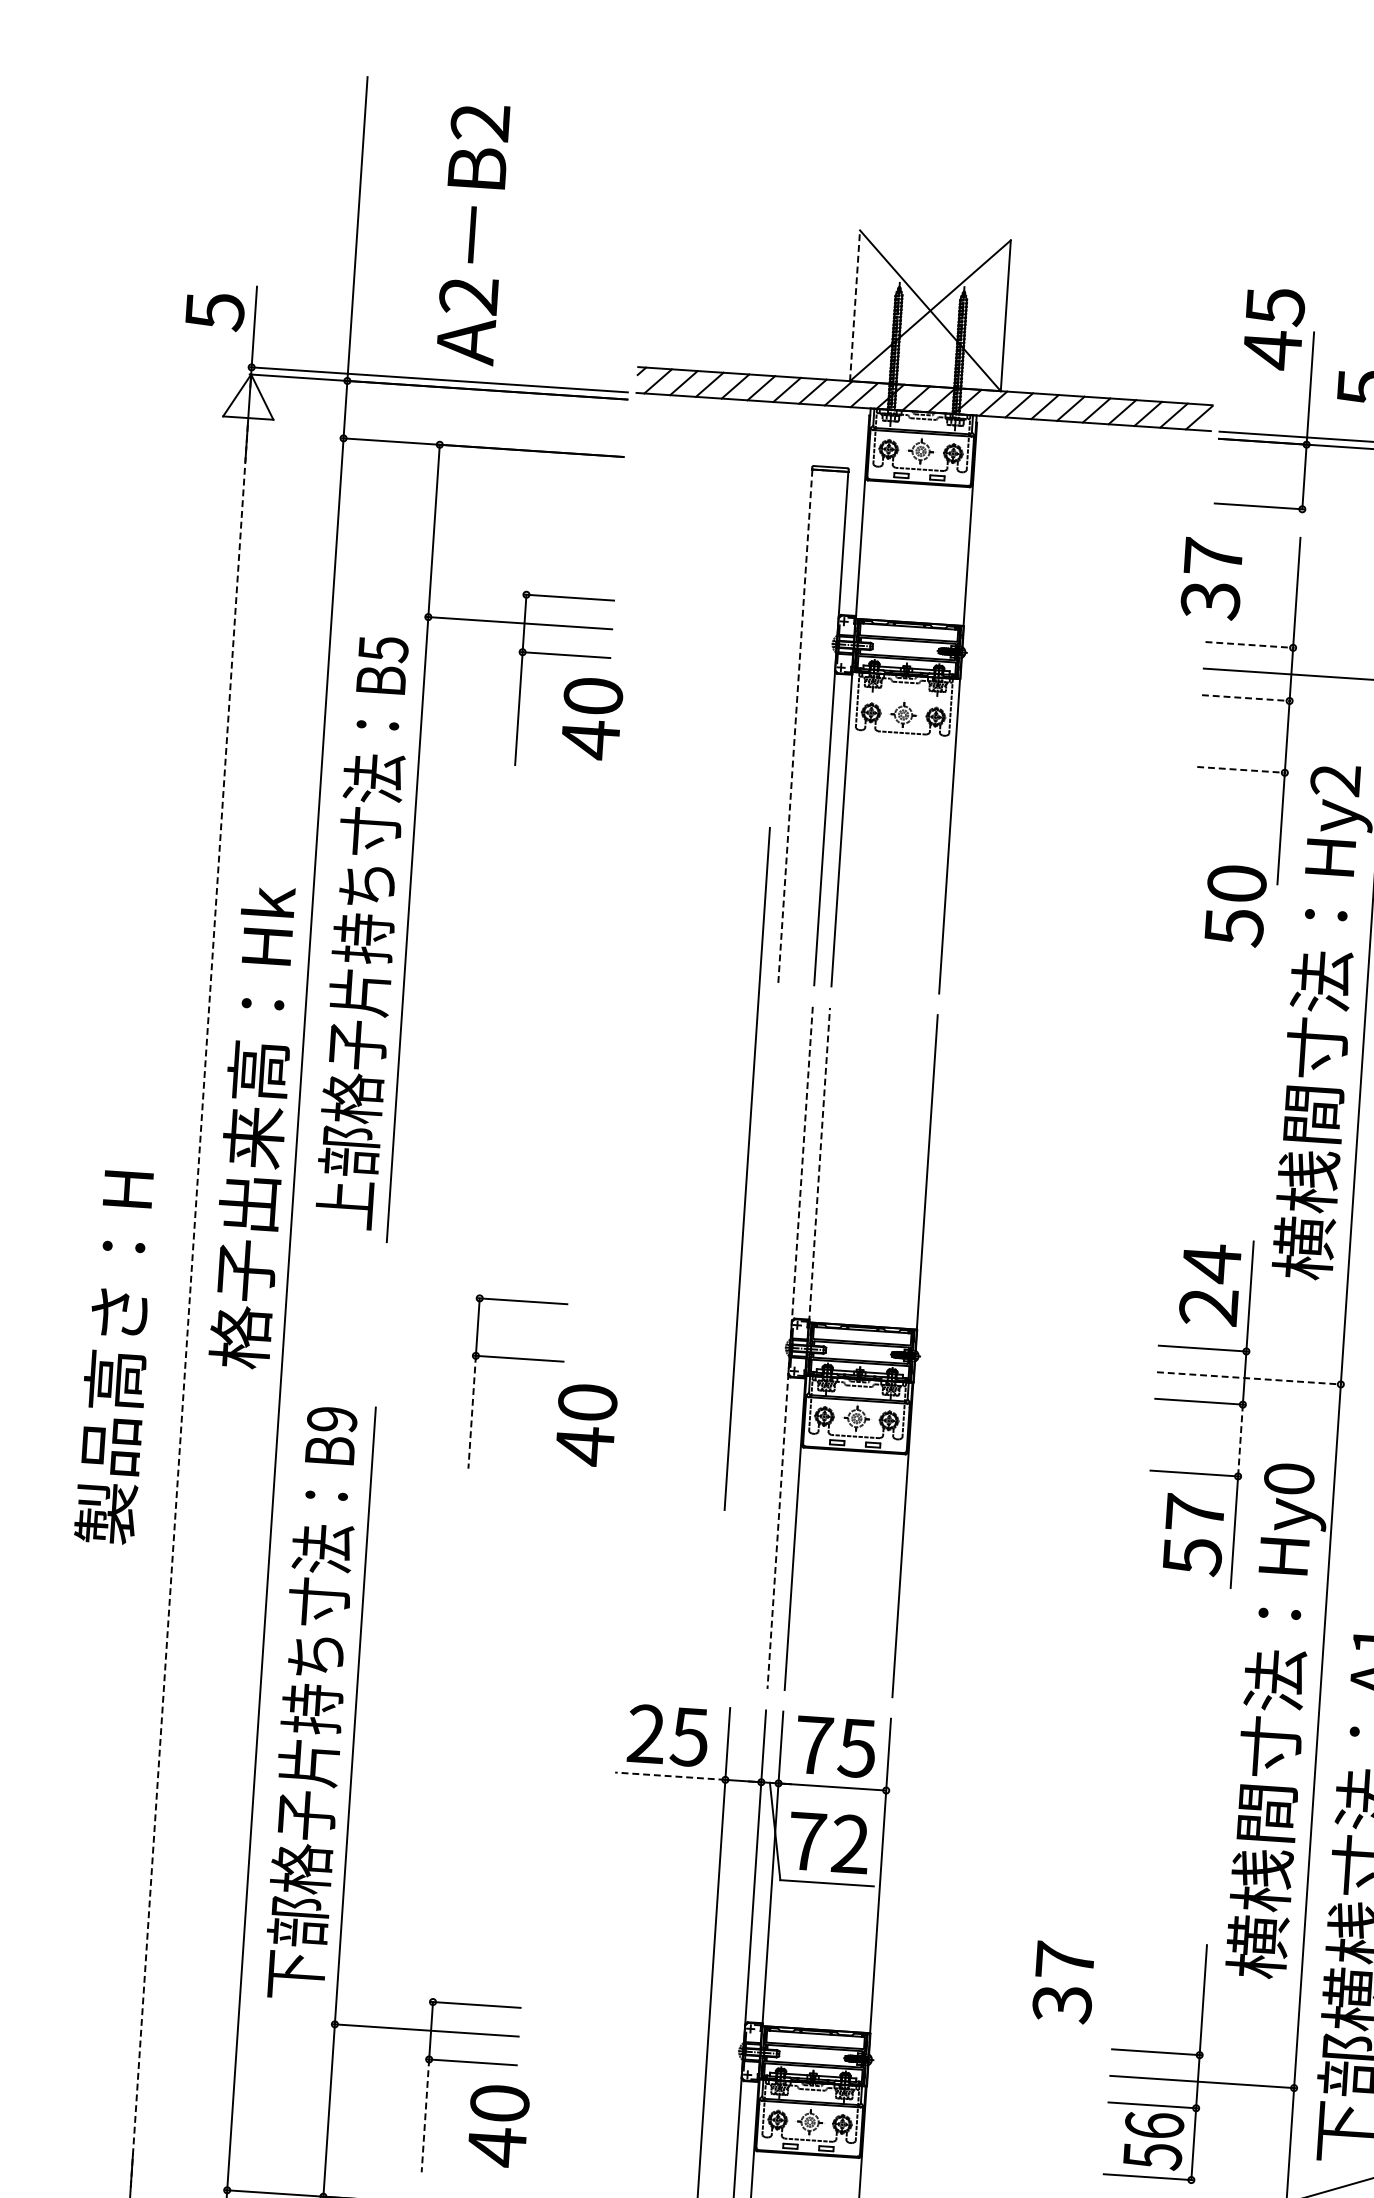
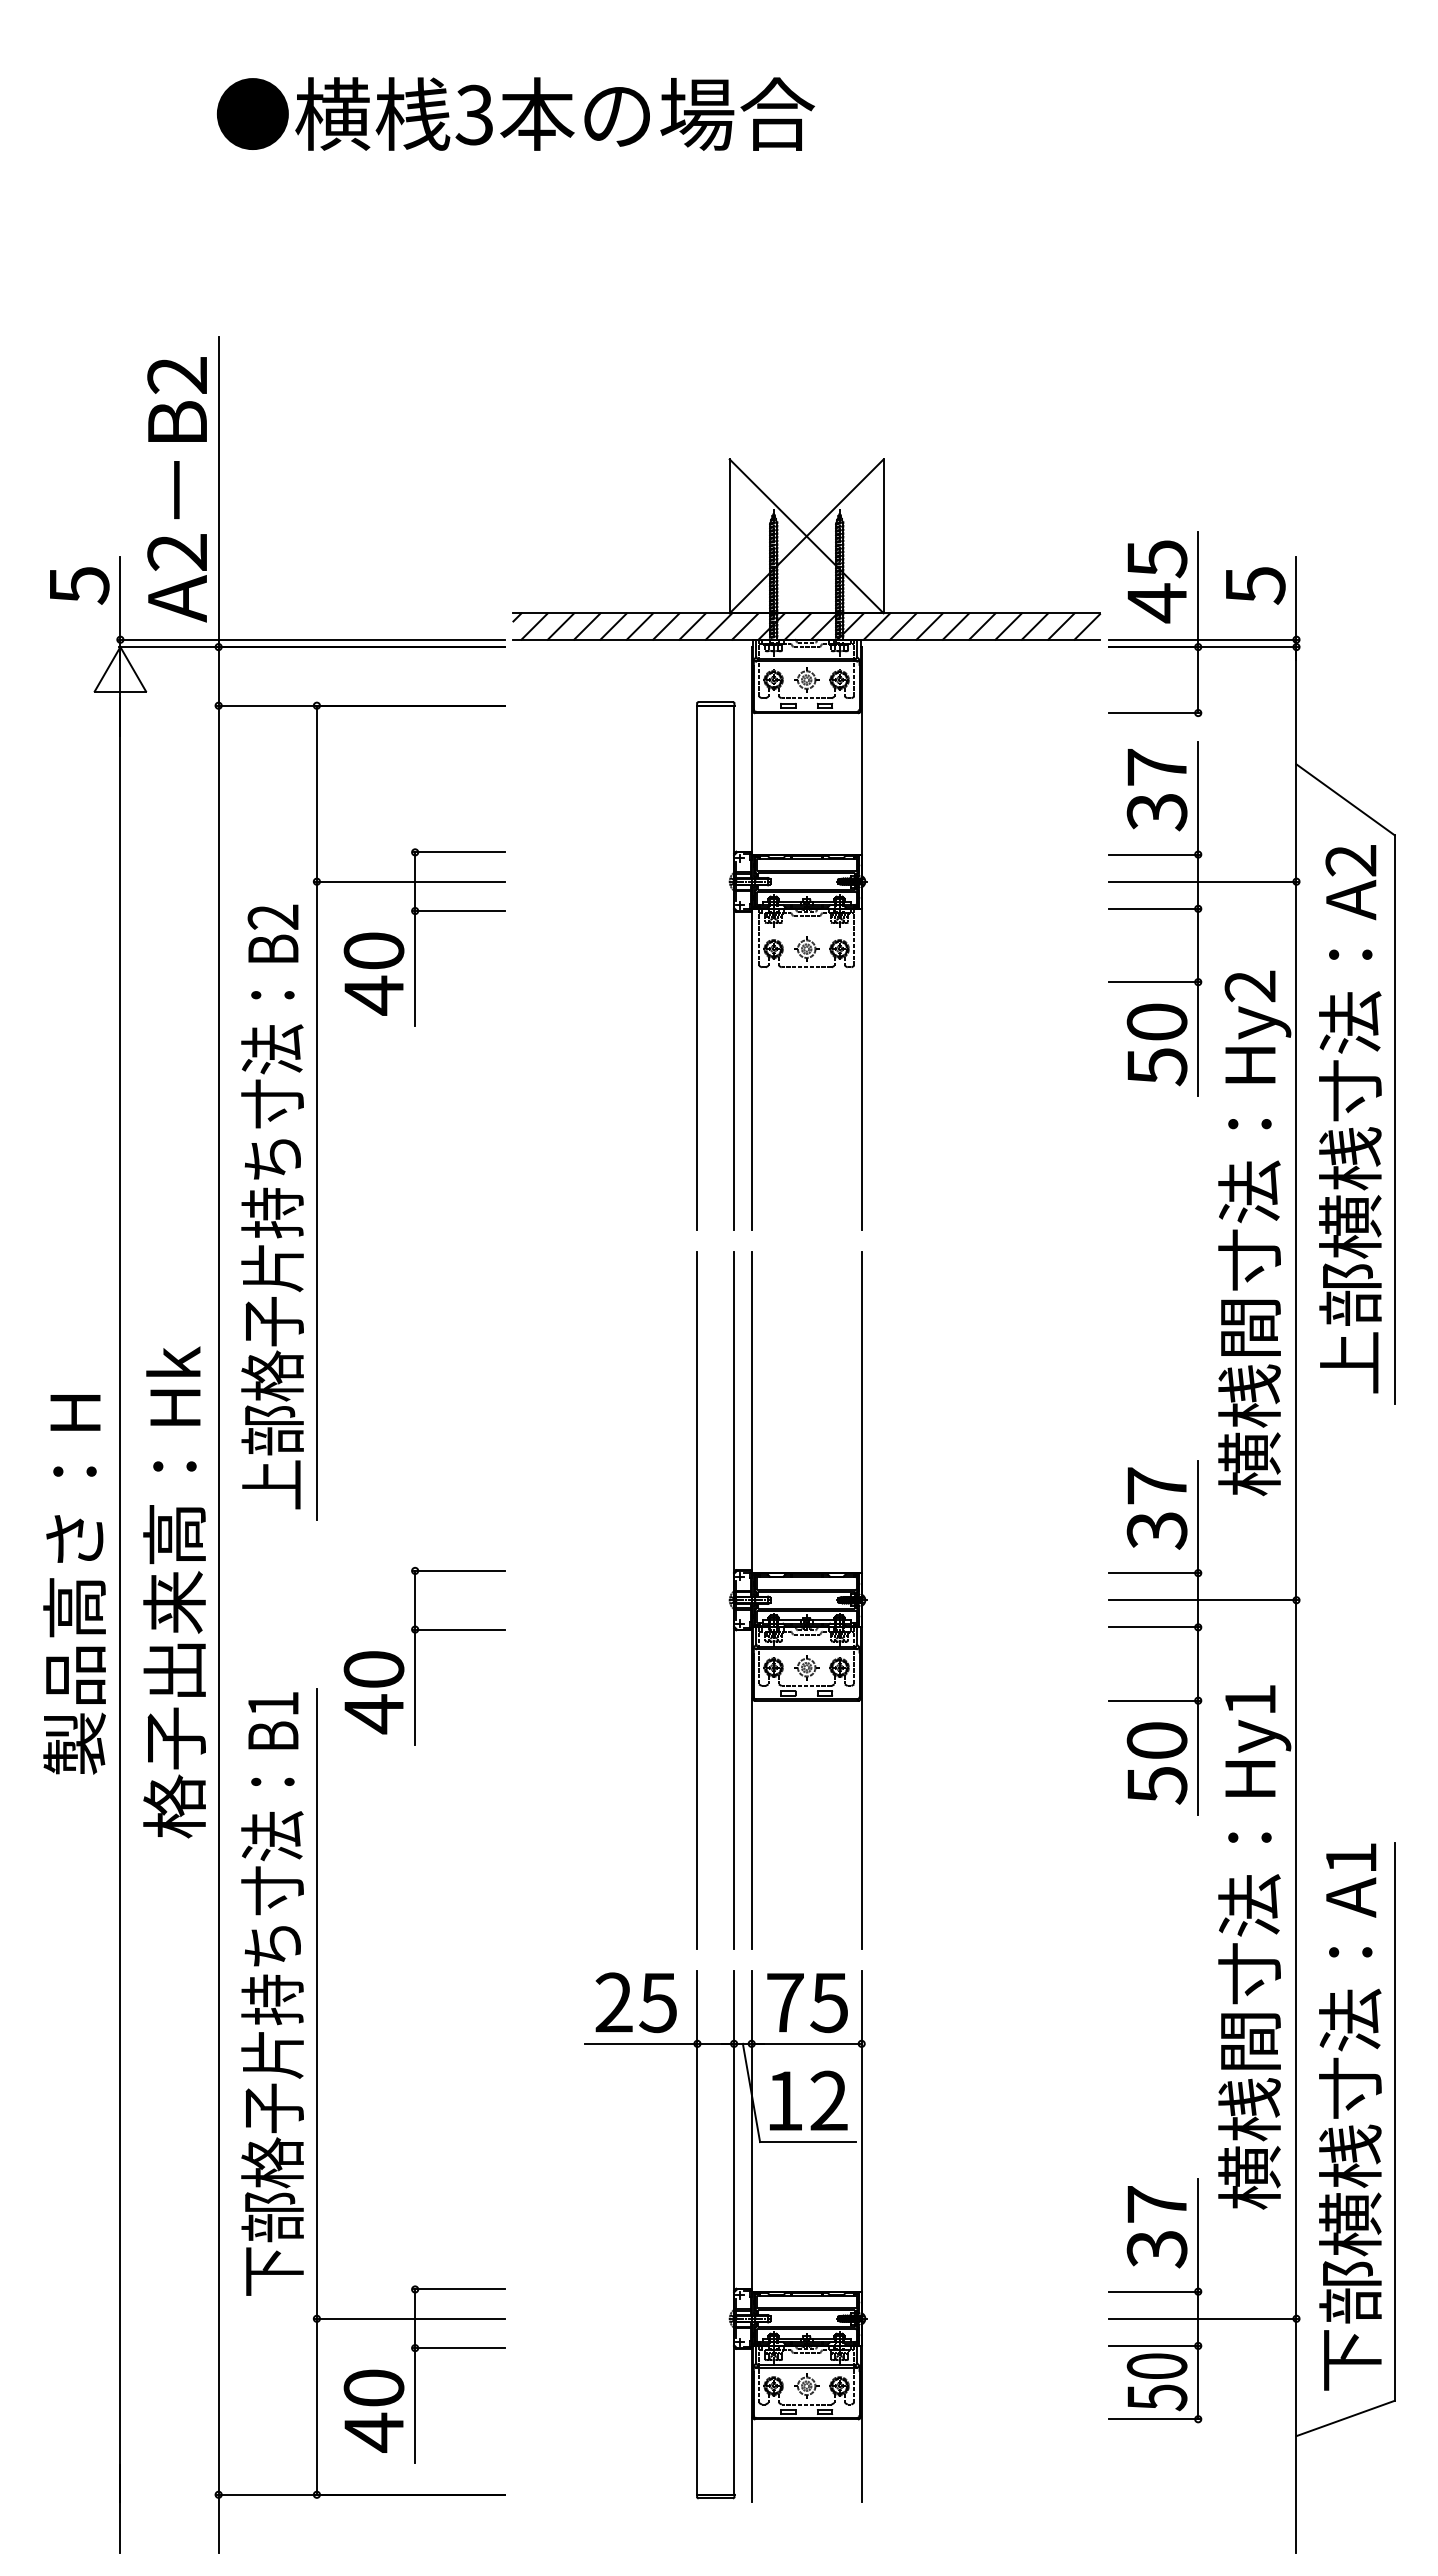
text: (472, 234) -> (176, 489), moved
line: (854, 305) -> (729, 536), dashed -> solid
text: (1274, 328) -> (1157, 581), moved
text: (1211, 579) -> (1156, 790), moved
line: (1250, 644) -> (1154, 854), dashed -> solid
text: (383, 649) -> (273, 917), B5 -> B2
line: (1246, 697) -> (1154, 908), dashed -> solid
text: (591, 718) -> (373, 973), moved
line: (795, 725) -> (697, 967), dashed -> solid
line: (1241, 770) -> (1154, 982), dashed -> solid
text: (1234, 905) -> (1156, 1044), moved
text: (254, 1127) -> (174, 1592), moved
line: (819, 1165) -> (751, 1412), dashed -> solid
line: (746, 1169) -> (696, 1600), moved
text: (1210, 1284) -> (1157, 1507), 24 -> 37
line: (189, 1308) -> (120, 1600), dashed -> solid
line: (790, 1348) -> (734, 1600), dashed -> solid
text: (116, 1357) -> (74, 1584), moved
line: (1249, 1378) -> (1203, 1600), dashed -> solid
line: (472, 1412) -> (415, 1687), dashed -> solid
text: (332, 1419) -> (273, 1703), B9 -> B1
text: (585, 1425) -> (373, 1692), moved
line: (1240, 1440) -> (1198, 1664), dashed -> solid
text: (1289, 1478) -> (1250, 1699), Hy0 -> Hy1
text: (1194, 1512) -> (1156, 1740), 57 -> 50
line: (669, 1775) -> (640, 2043), dashed -> solid
text: (806, 1841) -> (784, 2100), 72 -> 12
text: (1063, 1982) -> (1156, 2227), moved
line: (425, 2115) -> (415, 2405), dashed -> solid
text: (1153, 2124) -> (1156, 2365), 56 -> 50
text: (497, 2125) -> (373, 2410), moved

